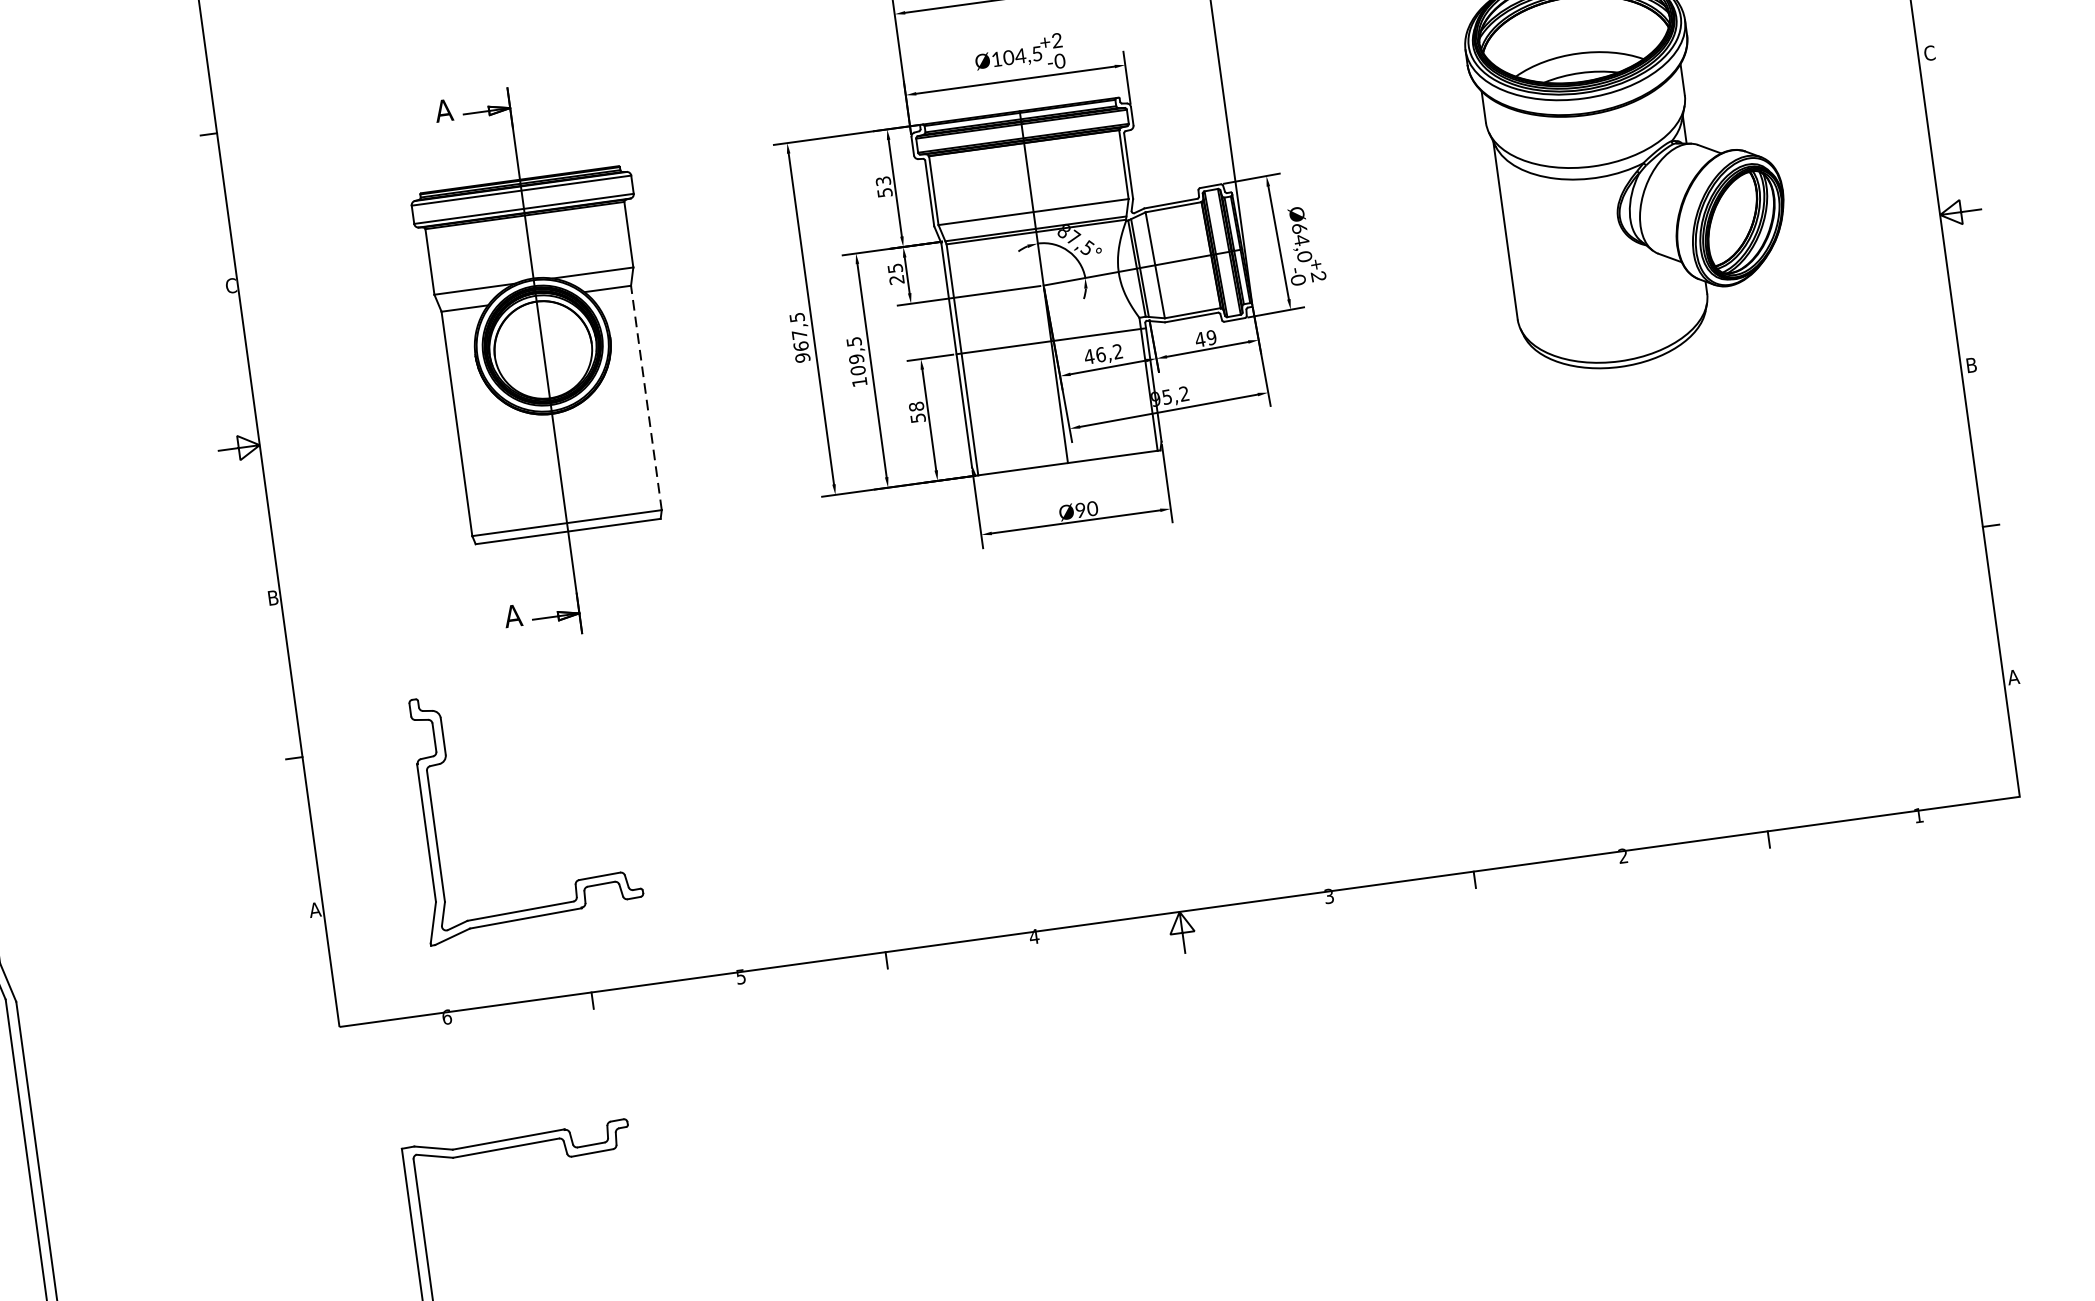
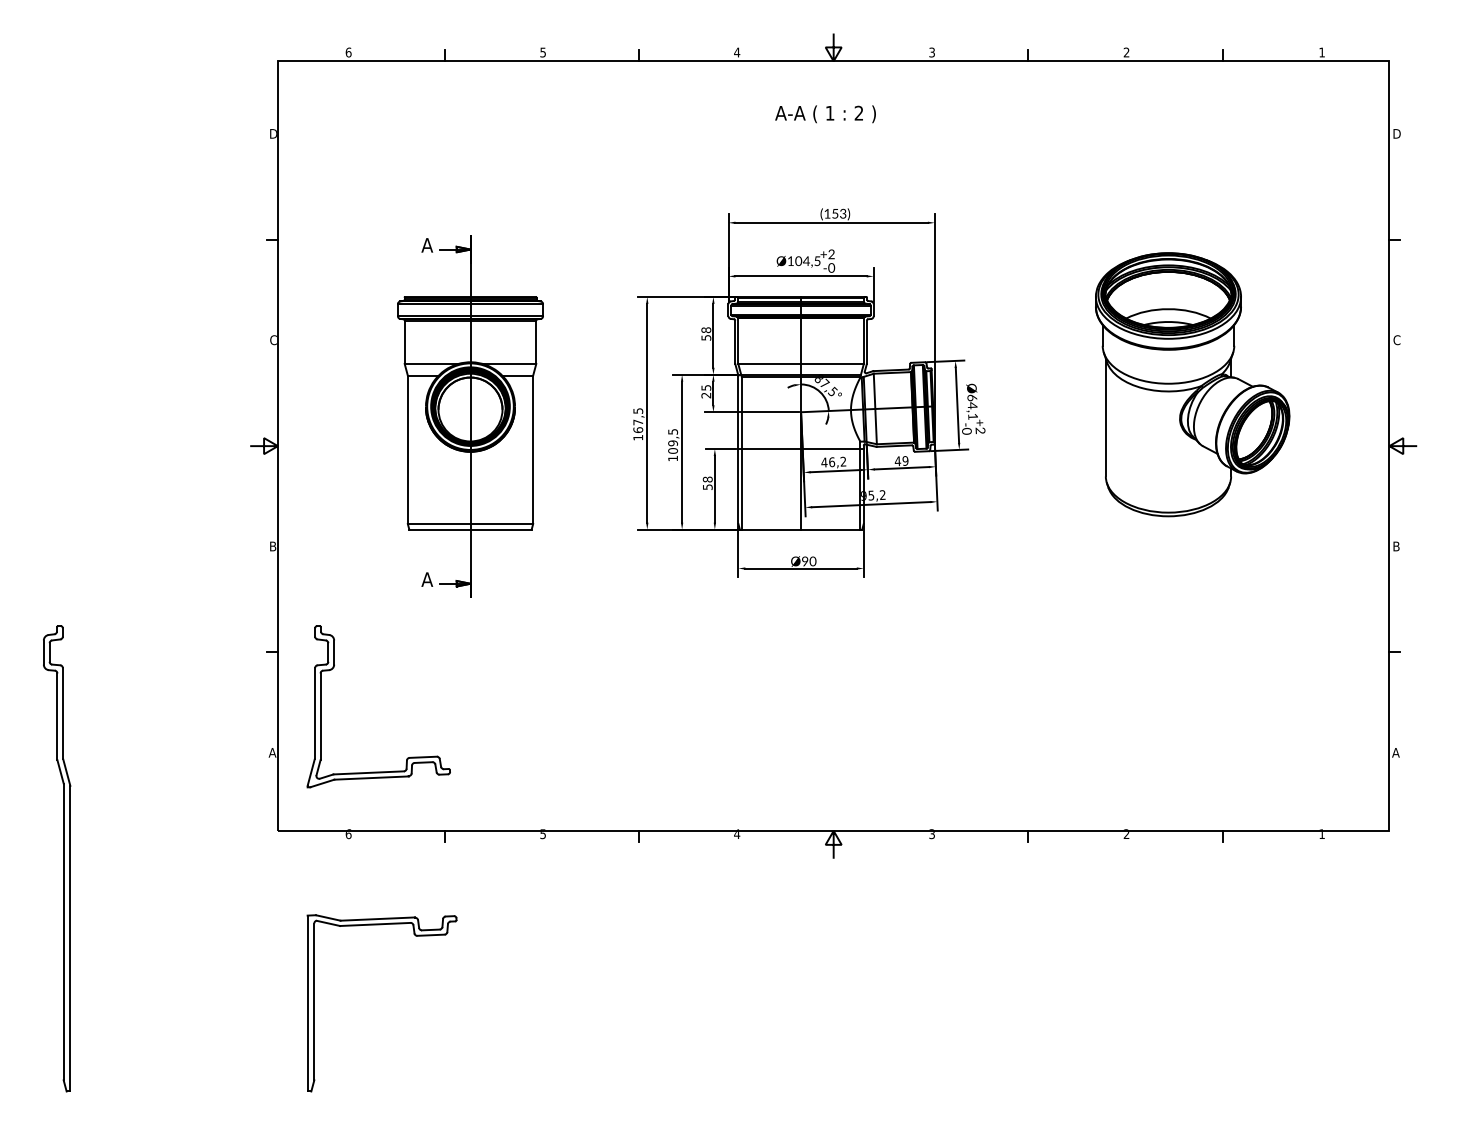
text: (883, 181) -> (706, 330), 53 -> 58
text: (1303, 256) -> (972, 416), Ø64,0 -> Ø64,1
text: (803, 357) -> (638, 437), 967,5 -> 167,5
line: (646, 397) -> (533, 449), dashed -> solid
part: (435, 820) -> (321, 706), moved

